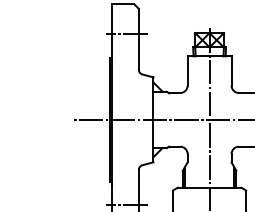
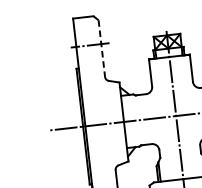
line: (138, 39) -> (101, 48), solid -> dashed

